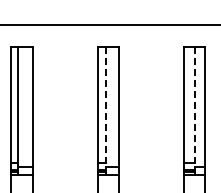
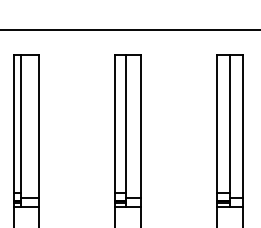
line: (106, 107) -> (125, 126), dashed -> solid
line: (194, 107) -> (229, 126), dashed -> solid

